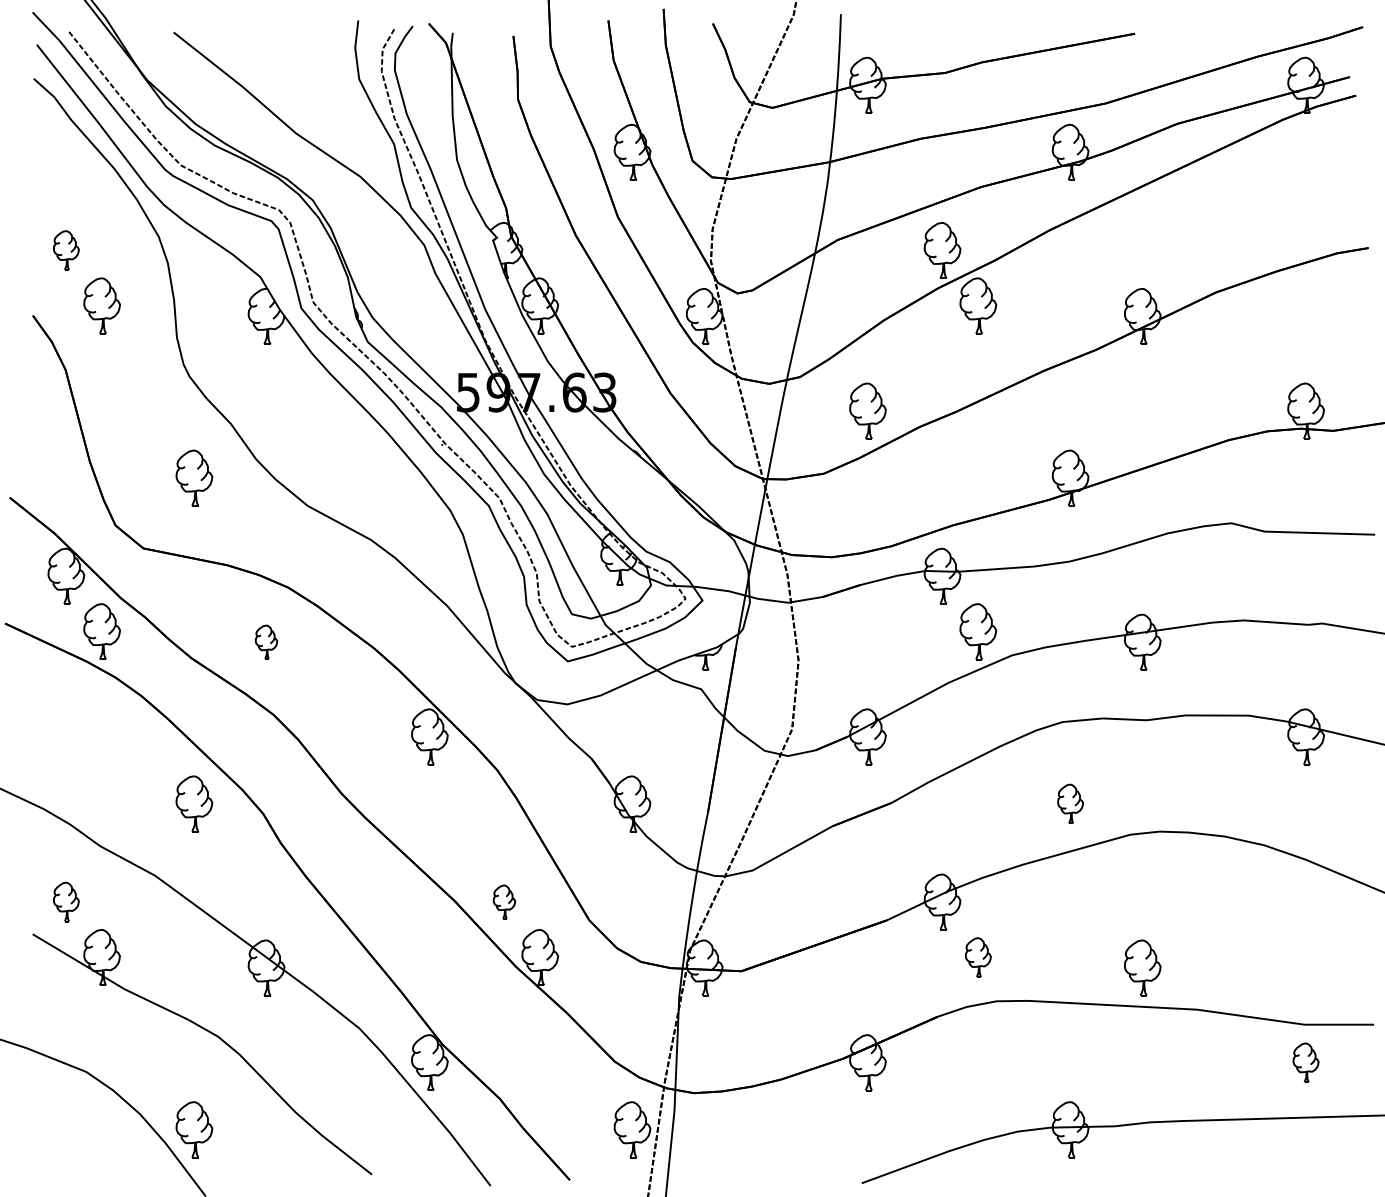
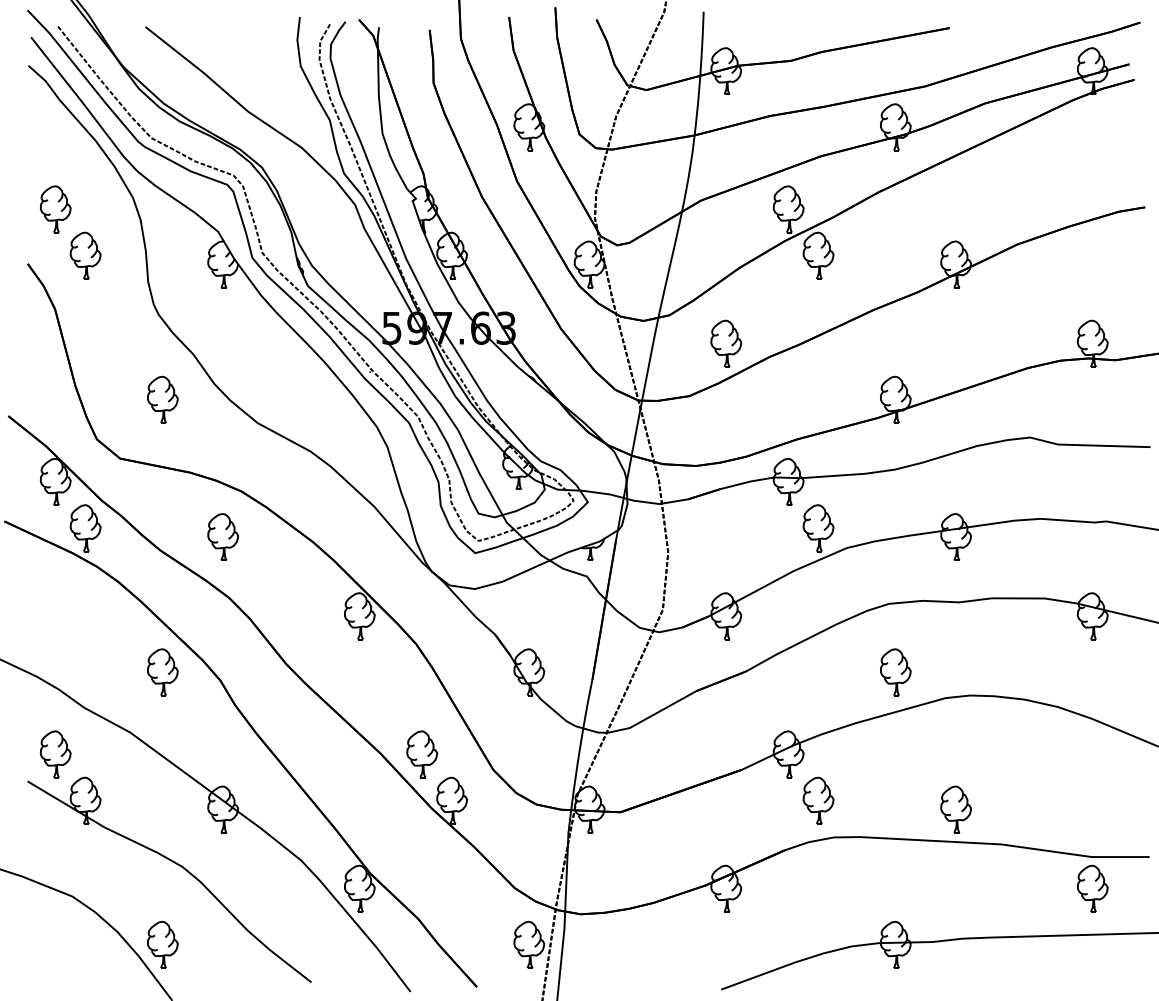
part: (66, 250) -> (55, 209), size x1.43
part: (266, 641) -> (223, 536), size x1.67
part: (1070, 803) -> (895, 671), size x1.43
part: (66, 901) -> (55, 753), size x1.43
part: (504, 901) -> (422, 753), size x1.67
part: (978, 957) -> (818, 800), size x1.43
part: (1305, 1062) -> (1092, 888), size x1.43

